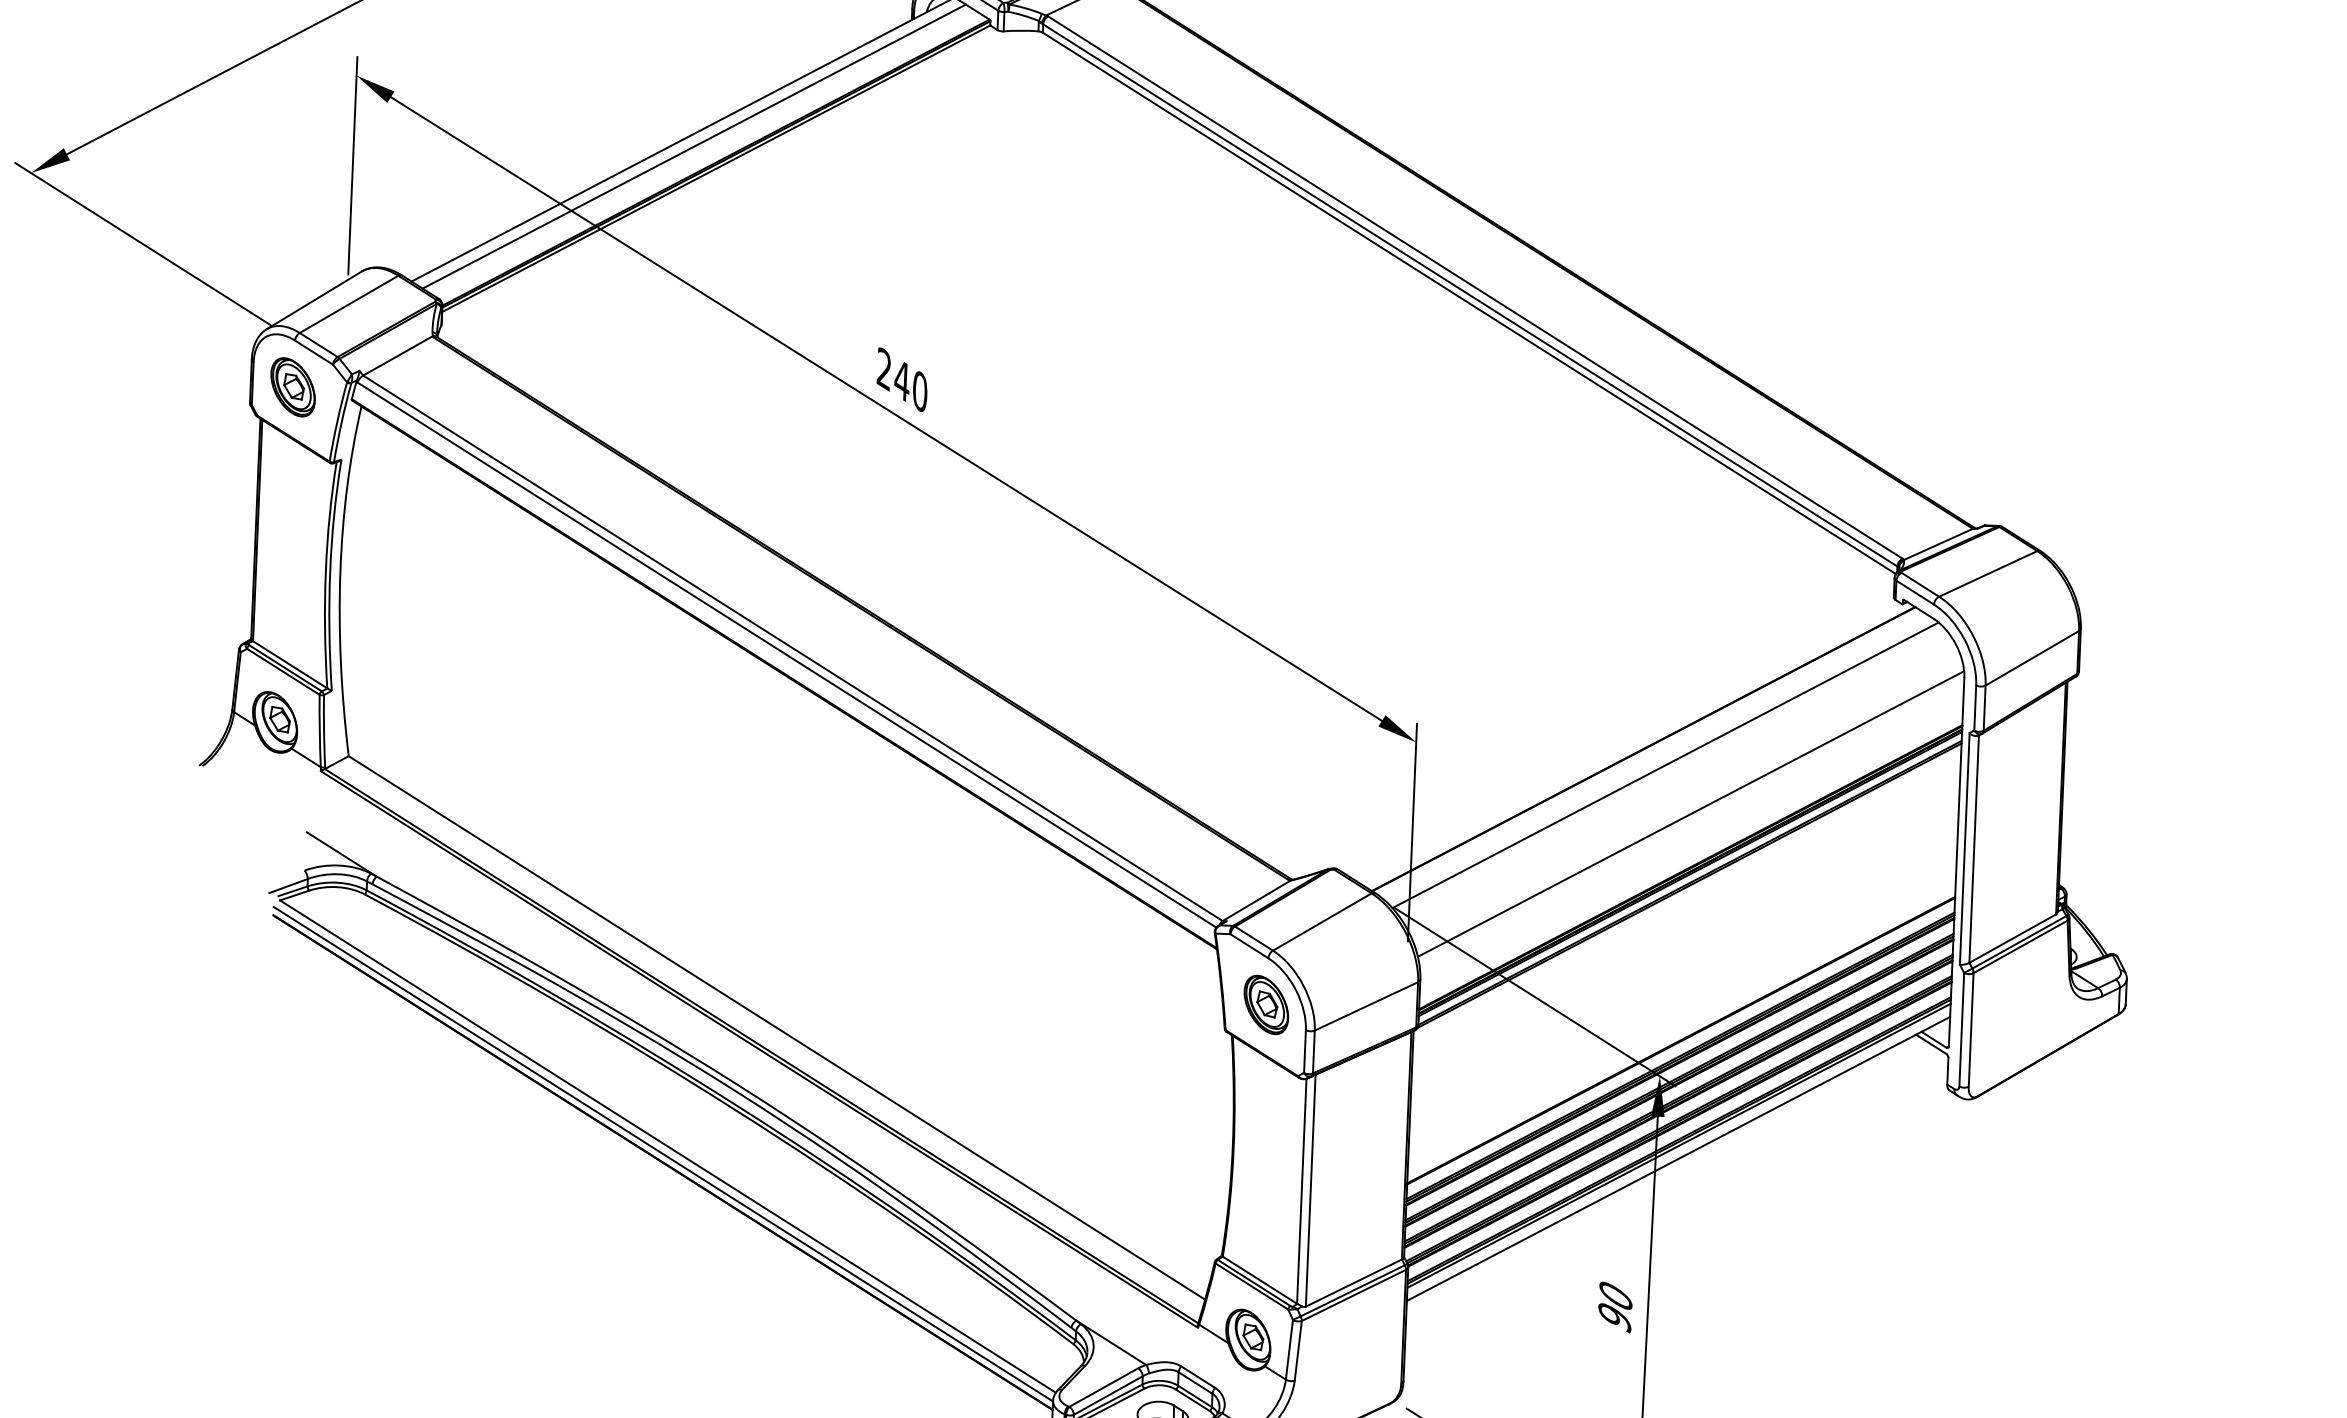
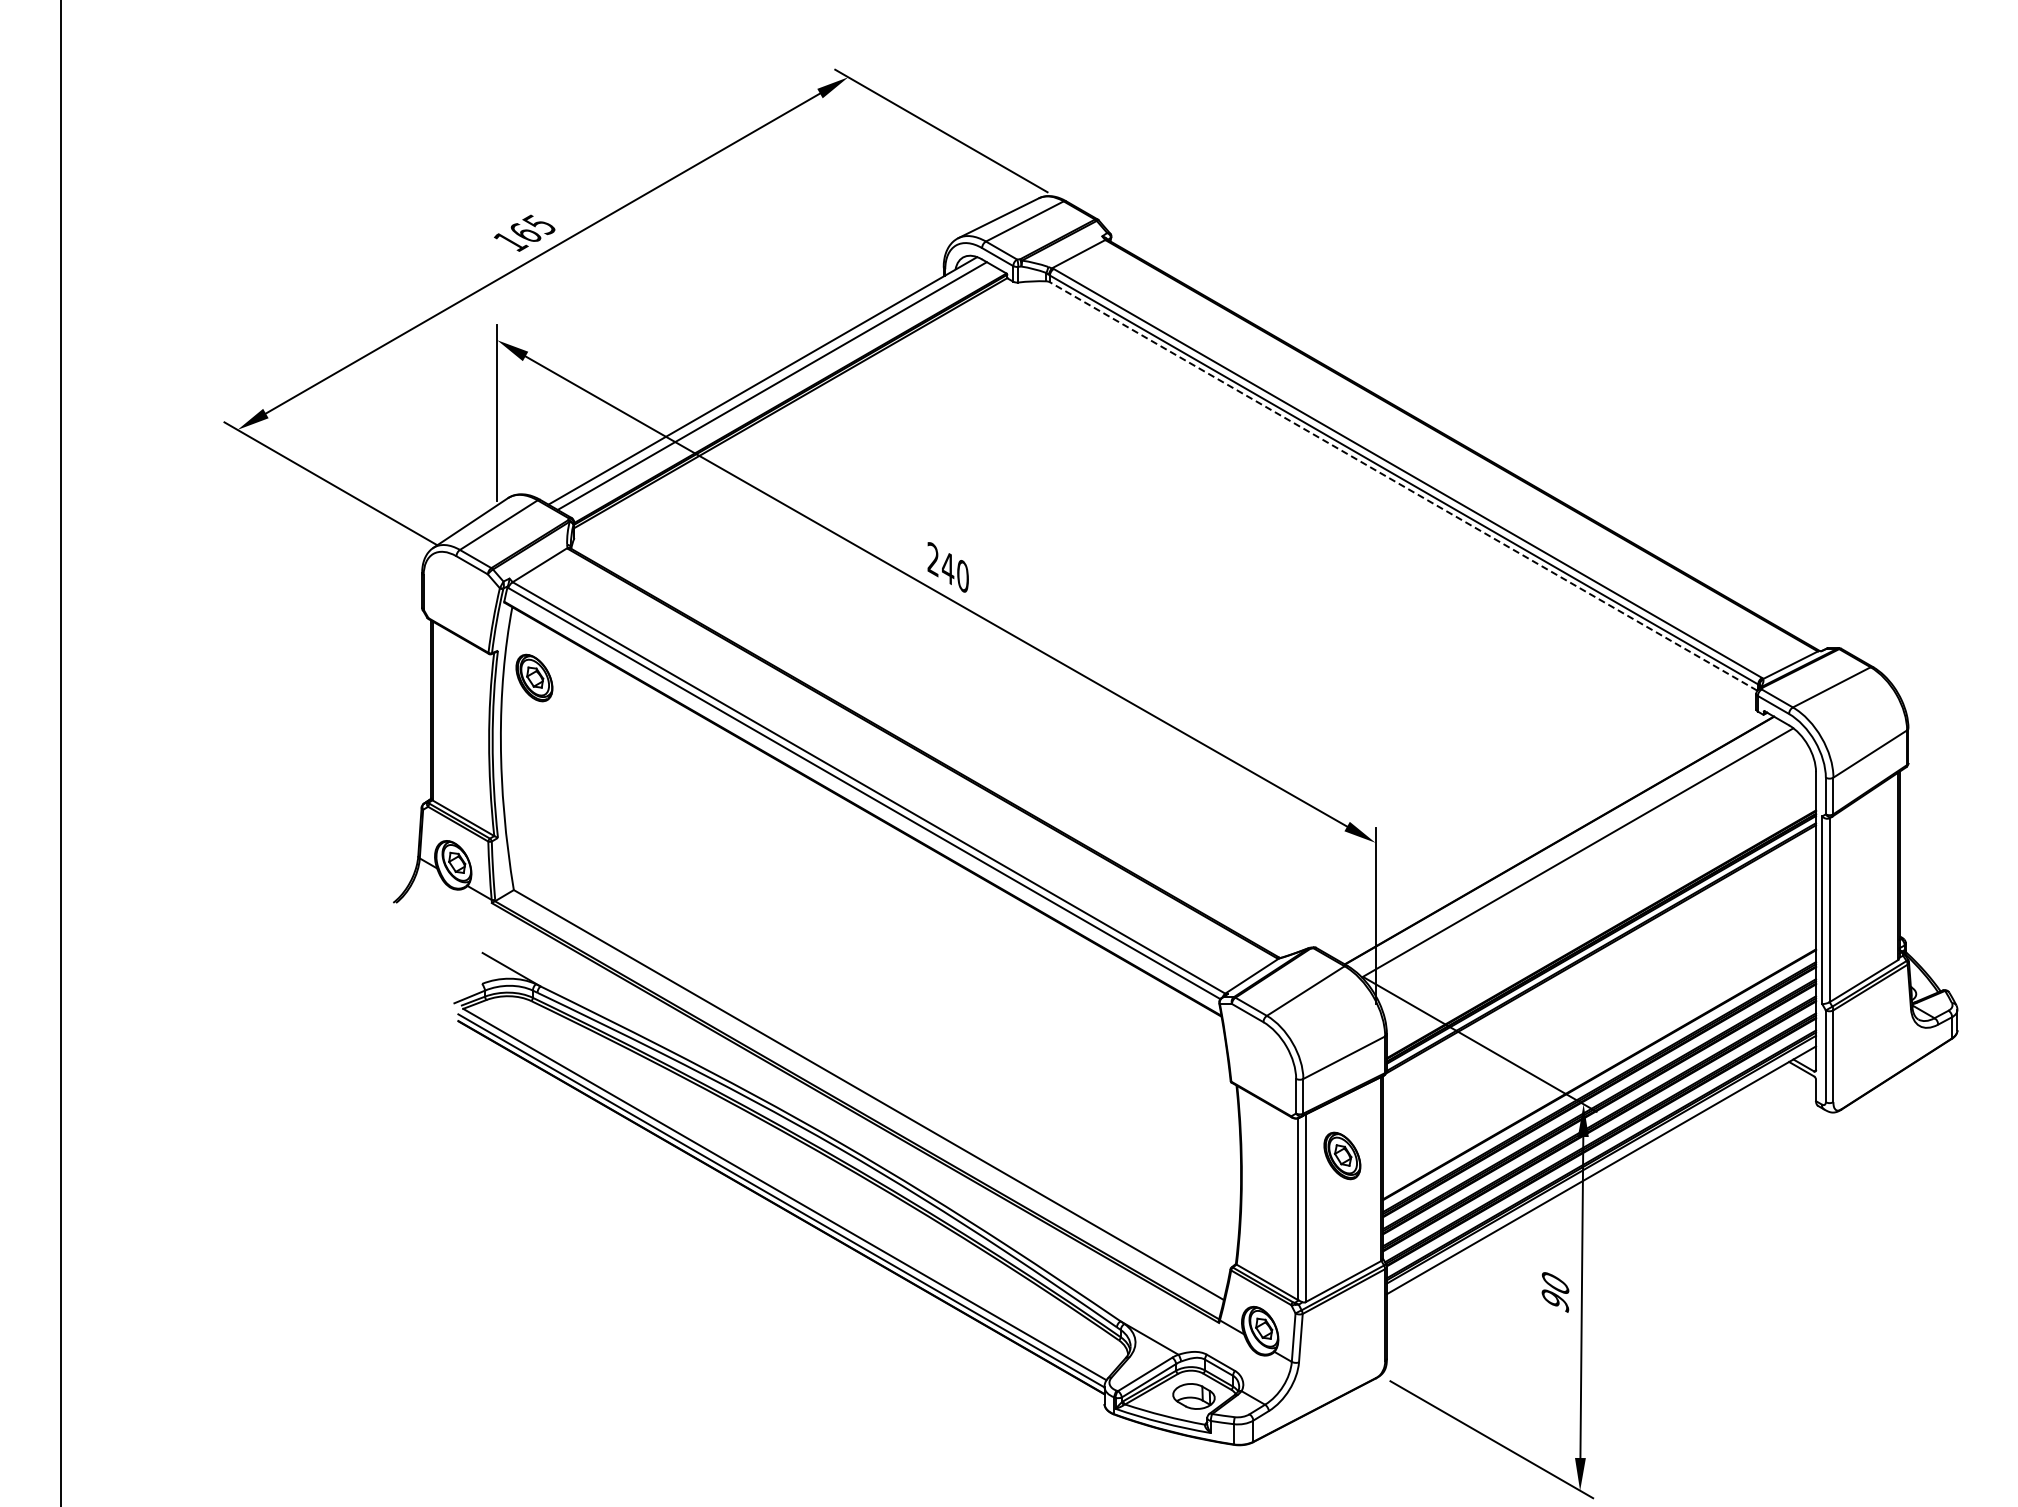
line: (1469, 303) -> (1403, 486), solid -> dashed
part: (293, 386) -> (534, 677), moved
line: (1690, 812) -> (1599, 890), removed
part: (1266, 1004) -> (1342, 1155), moved

